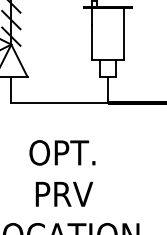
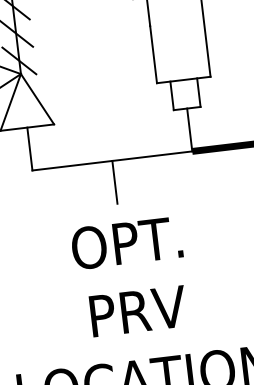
line: (59, 115) -> (114, 181), added

